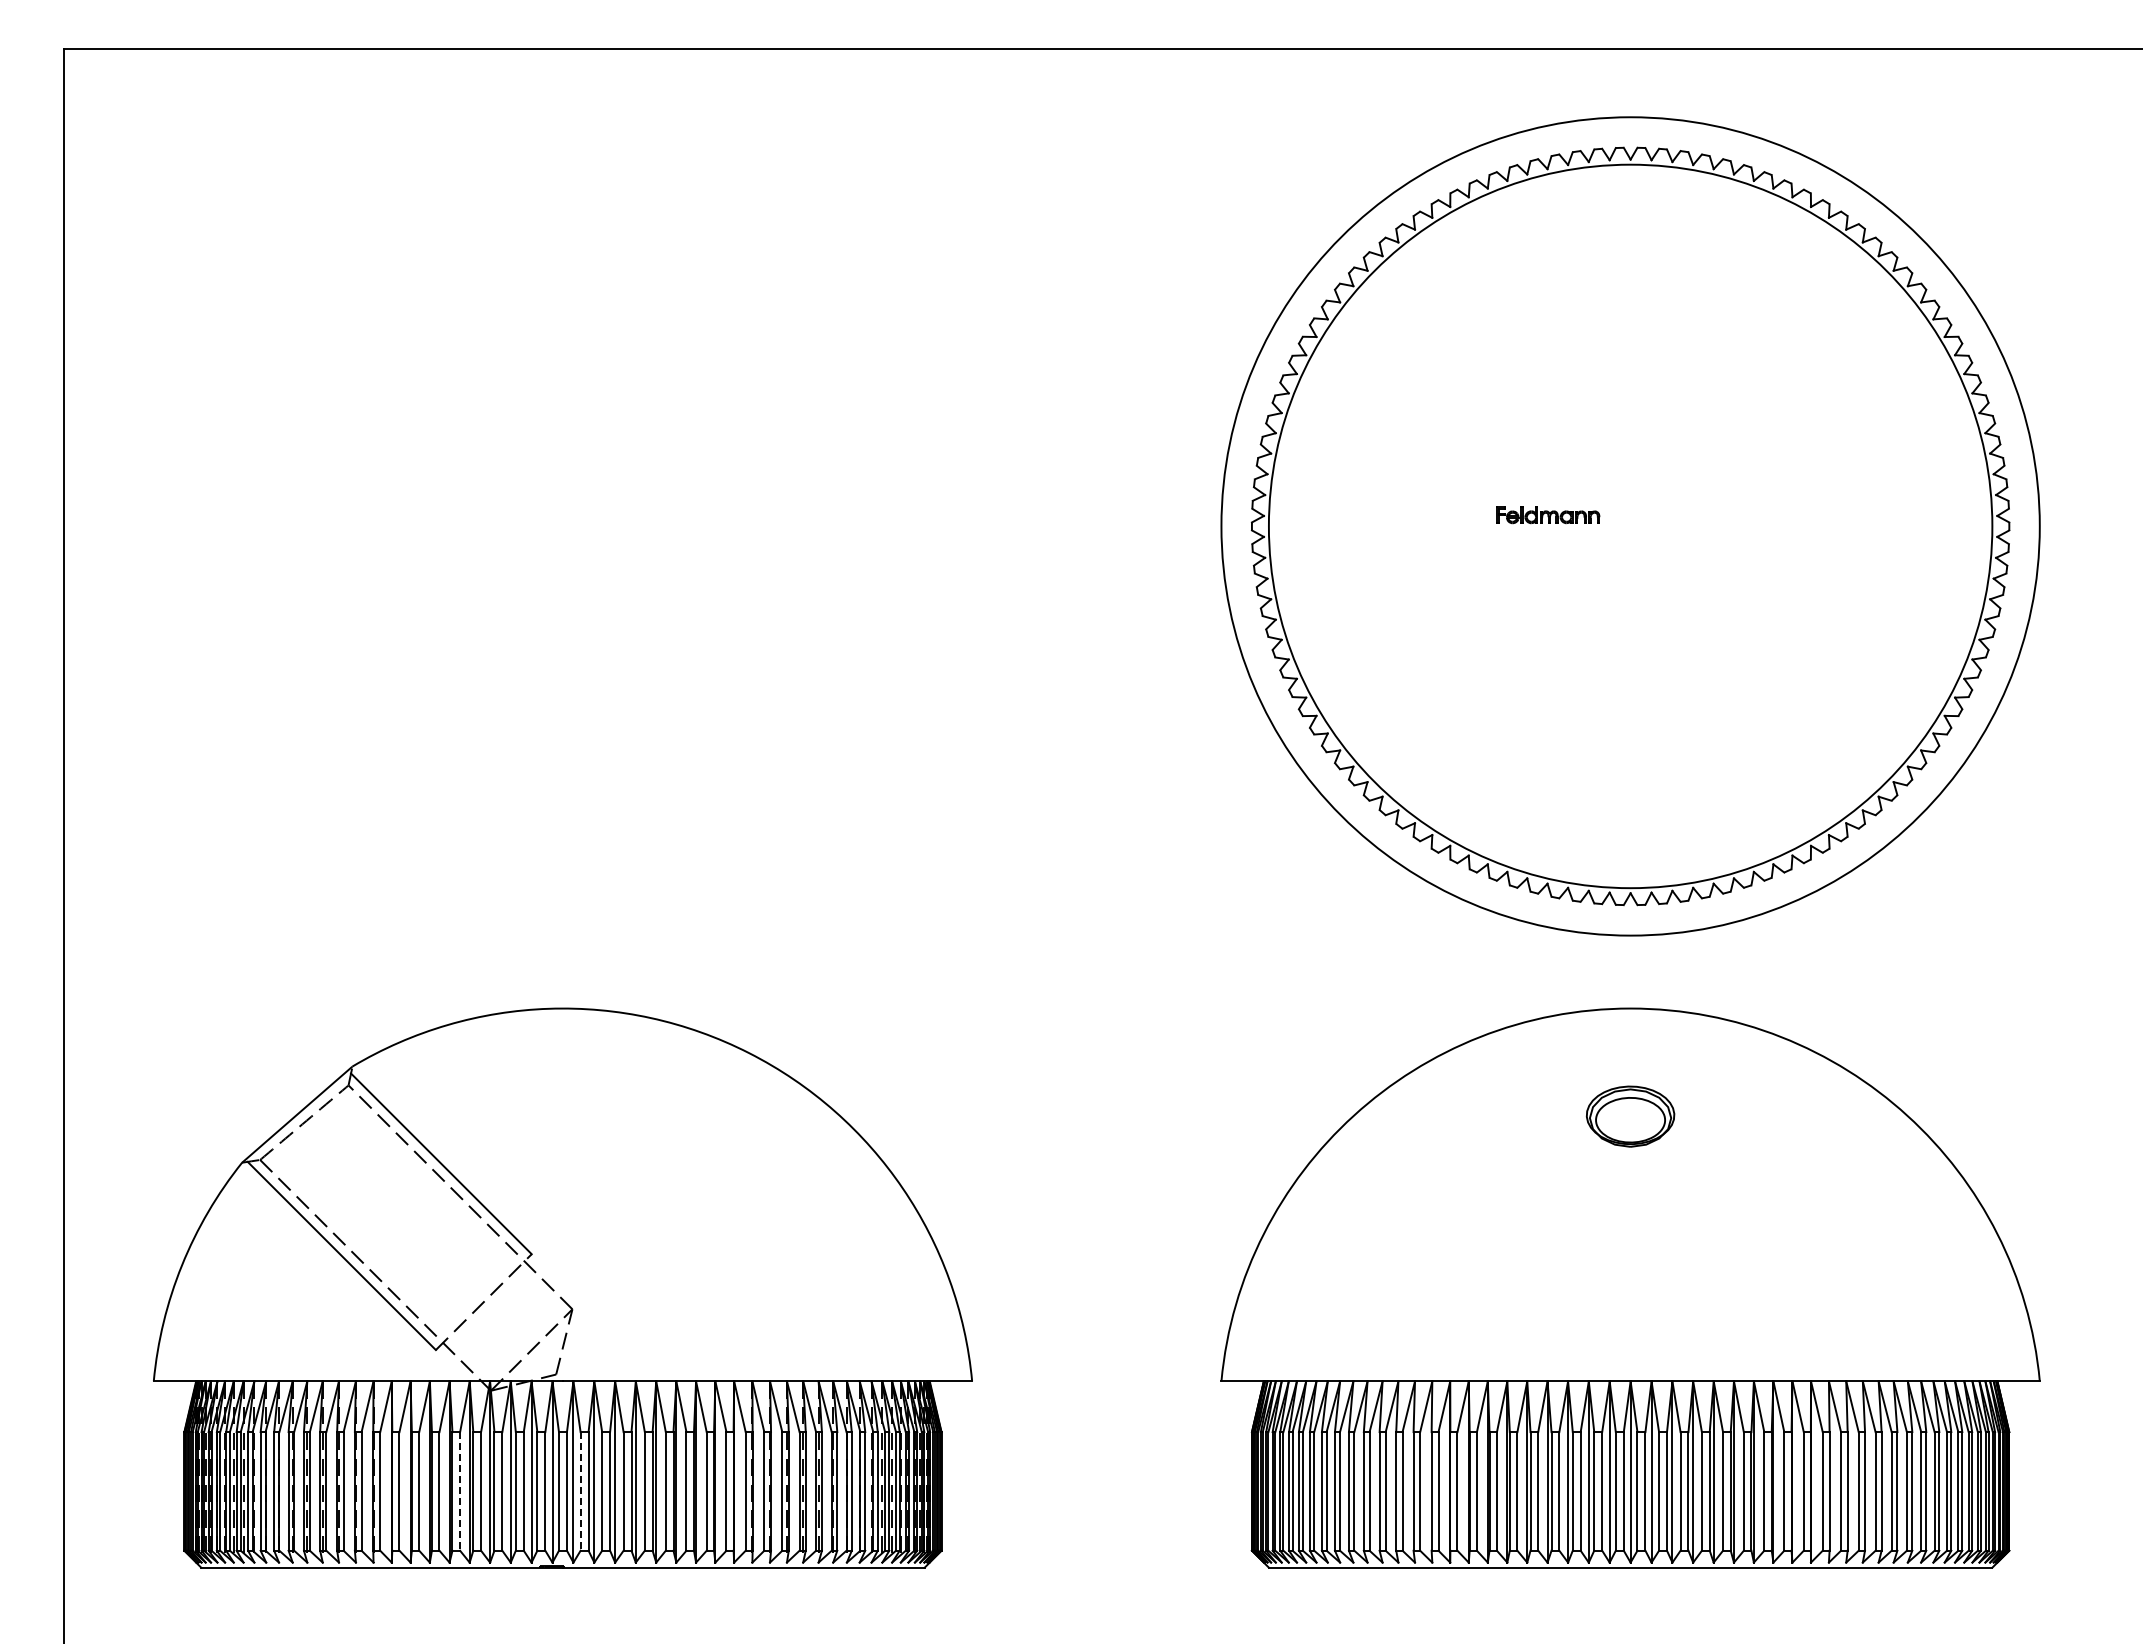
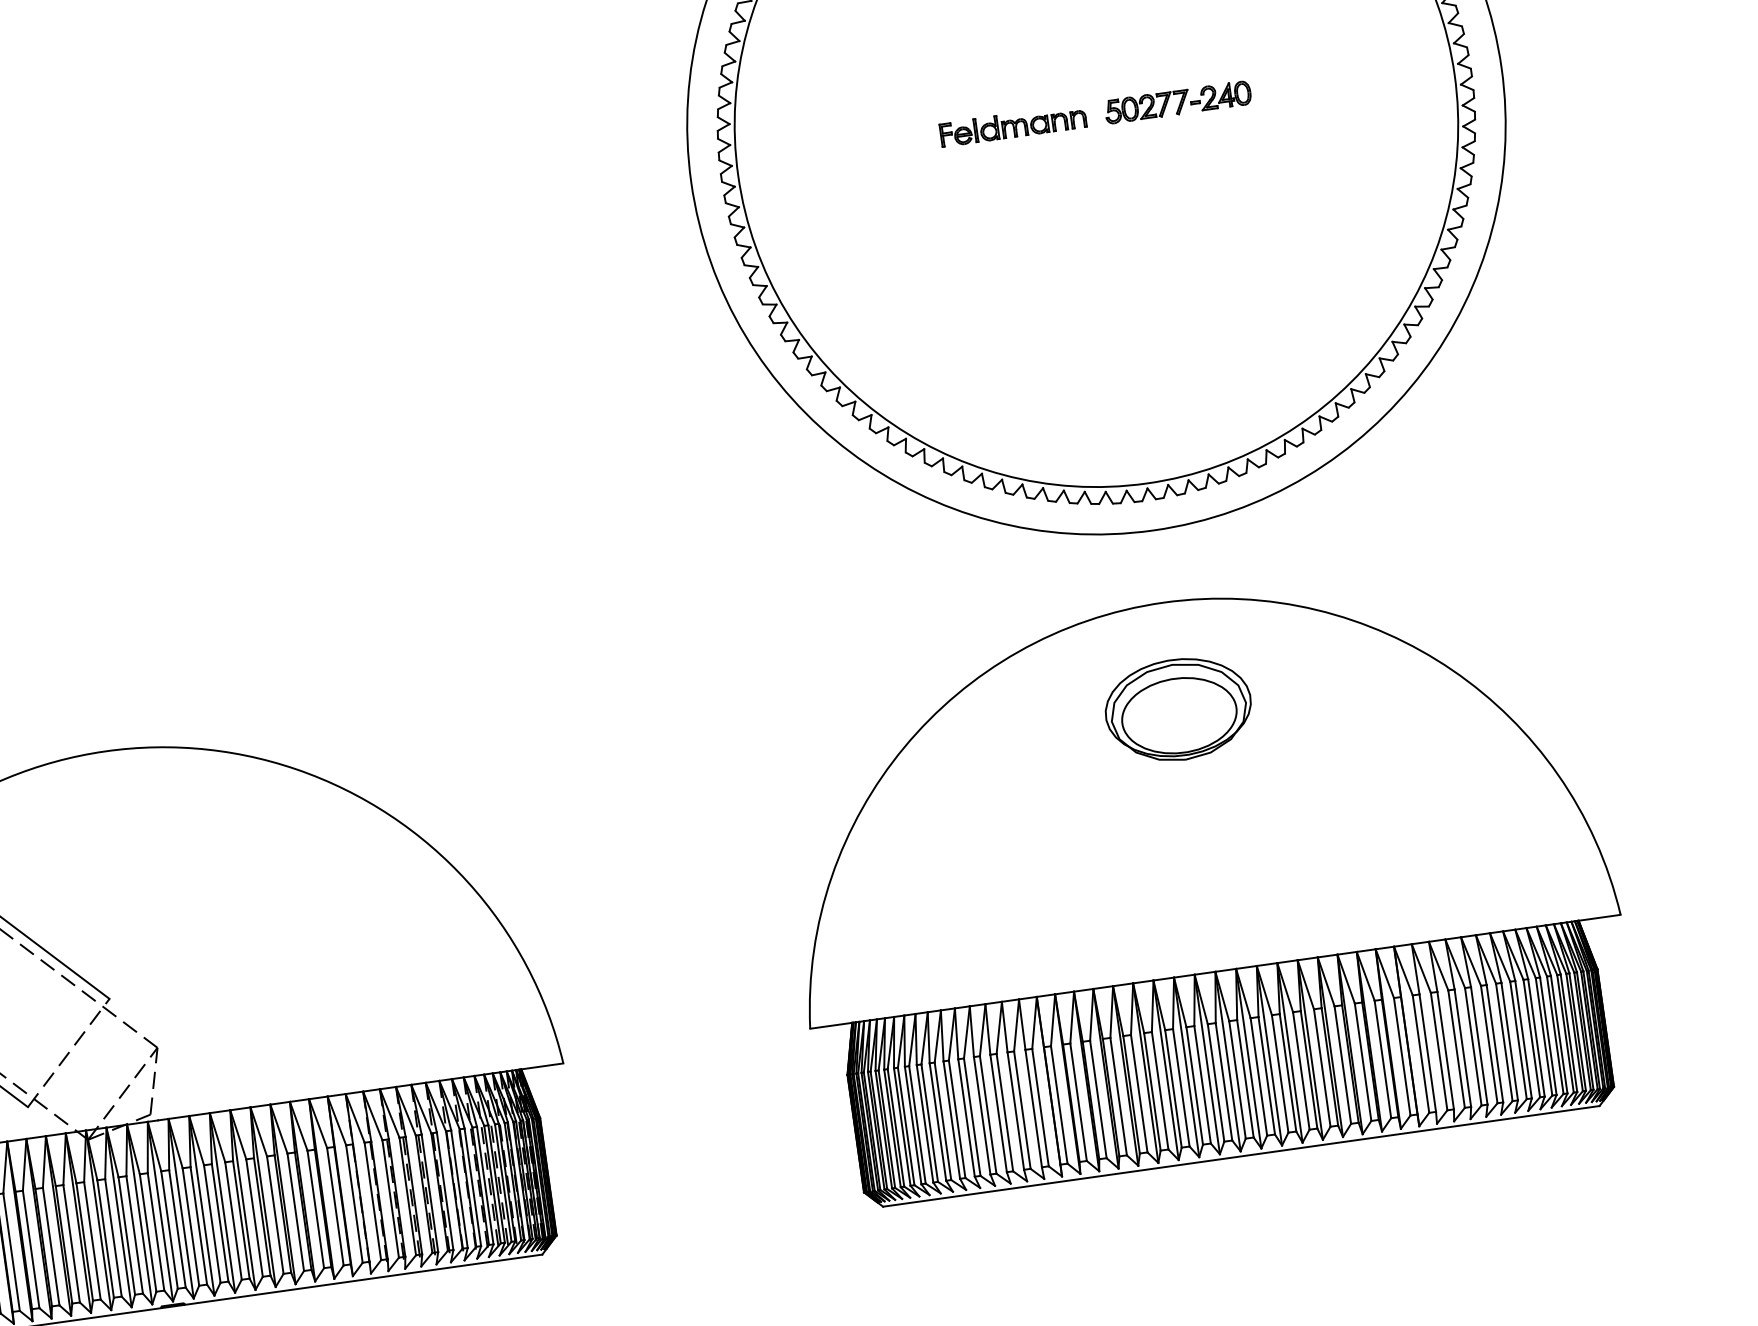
part: (1548, 514) -> (1013, 124), size x1.43
part: (1714, 515) -> (1177, 102), added
part: (1630, 1116) -> (1178, 709), size x1.67
line: (460, 1491) -> (72, 1243), dashed -> solid
line: (580, 1491) -> (190, 1227), dashed -> solid

